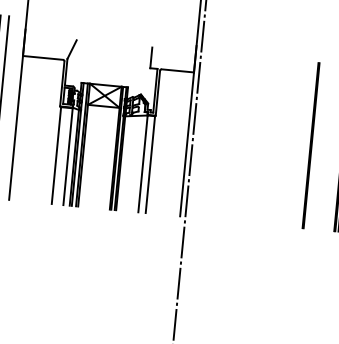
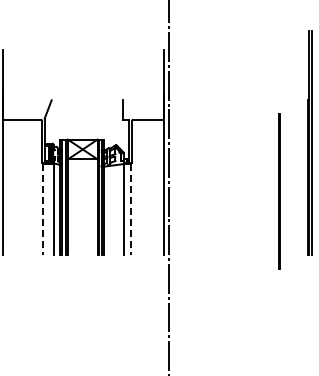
line: (311, 145) -> (279, 191), moved
line: (56, 155) -> (43, 209), solid -> dashed
line: (150, 164) -> (131, 209), solid -> dashed

